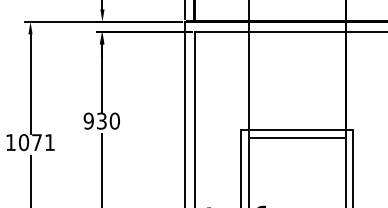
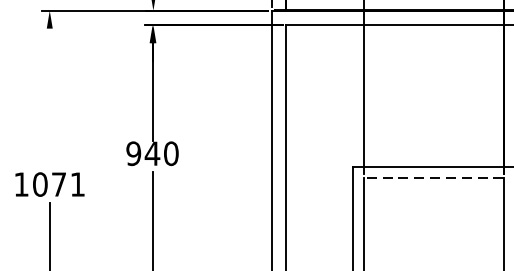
line: (30, 83) -> (49, 99), removed
text: (101, 120) -> (152, 152), 930 -> 940
line: (296, 138) -> (432, 178), solid -> dashed

